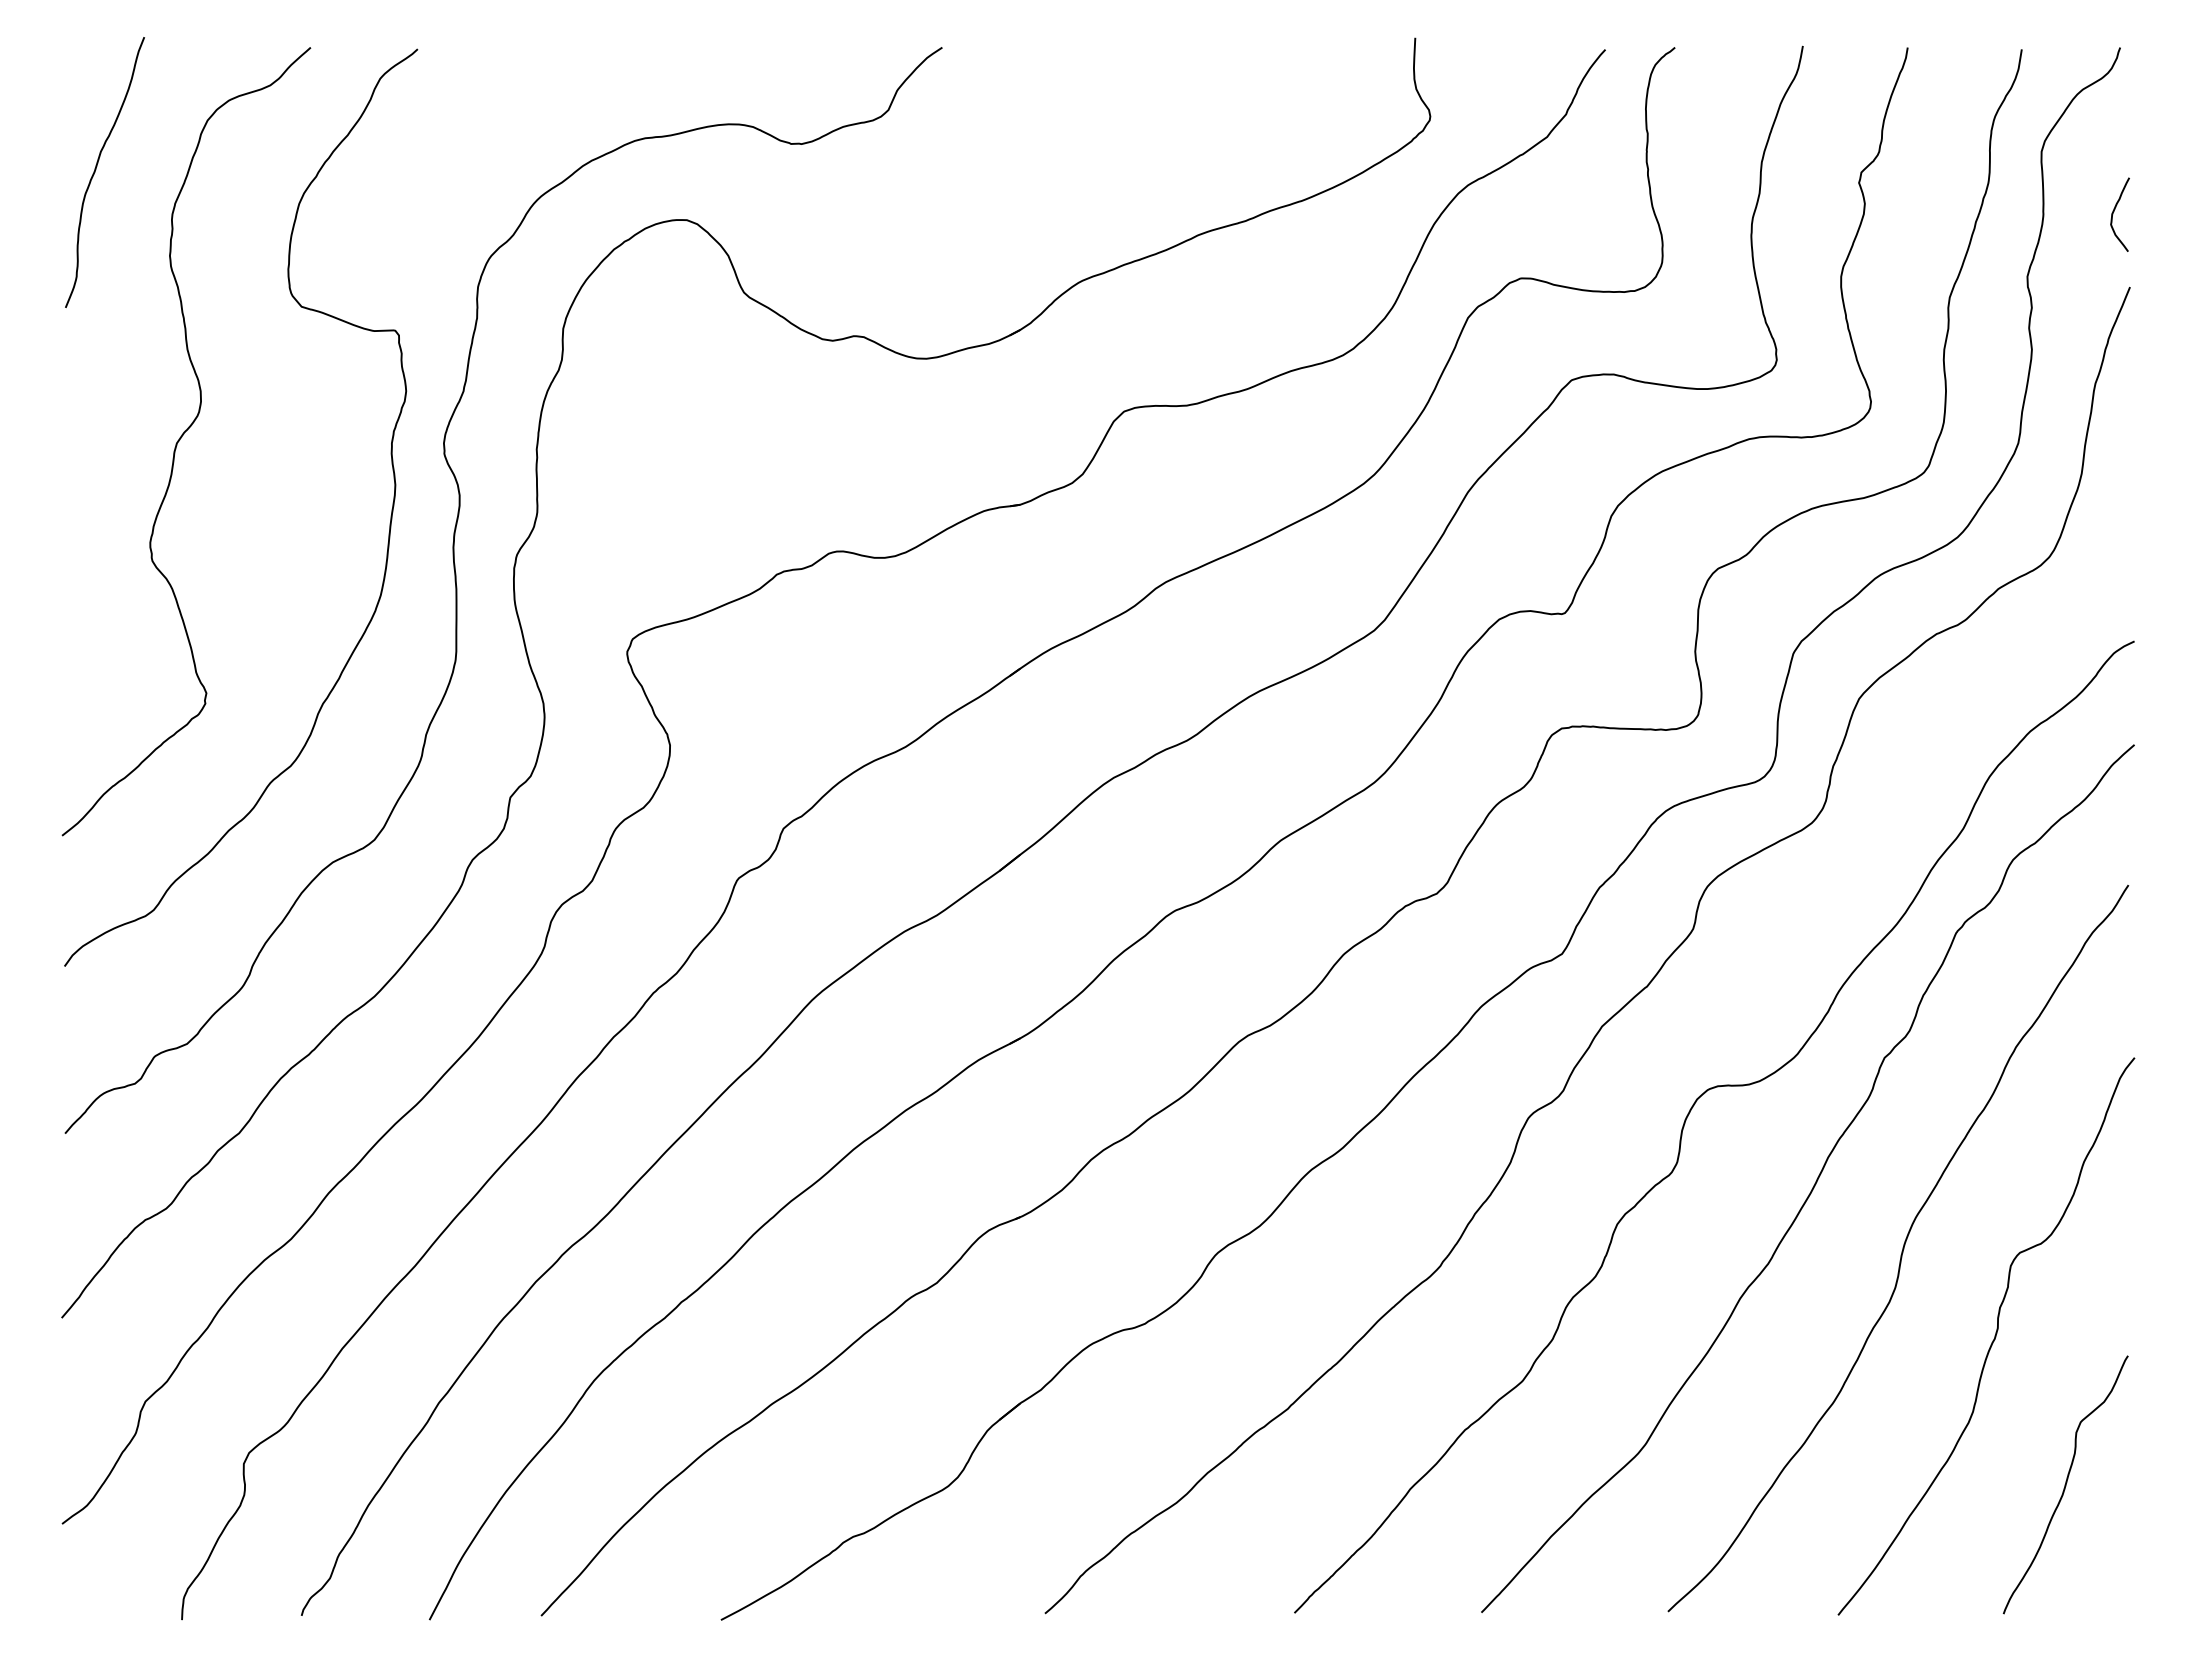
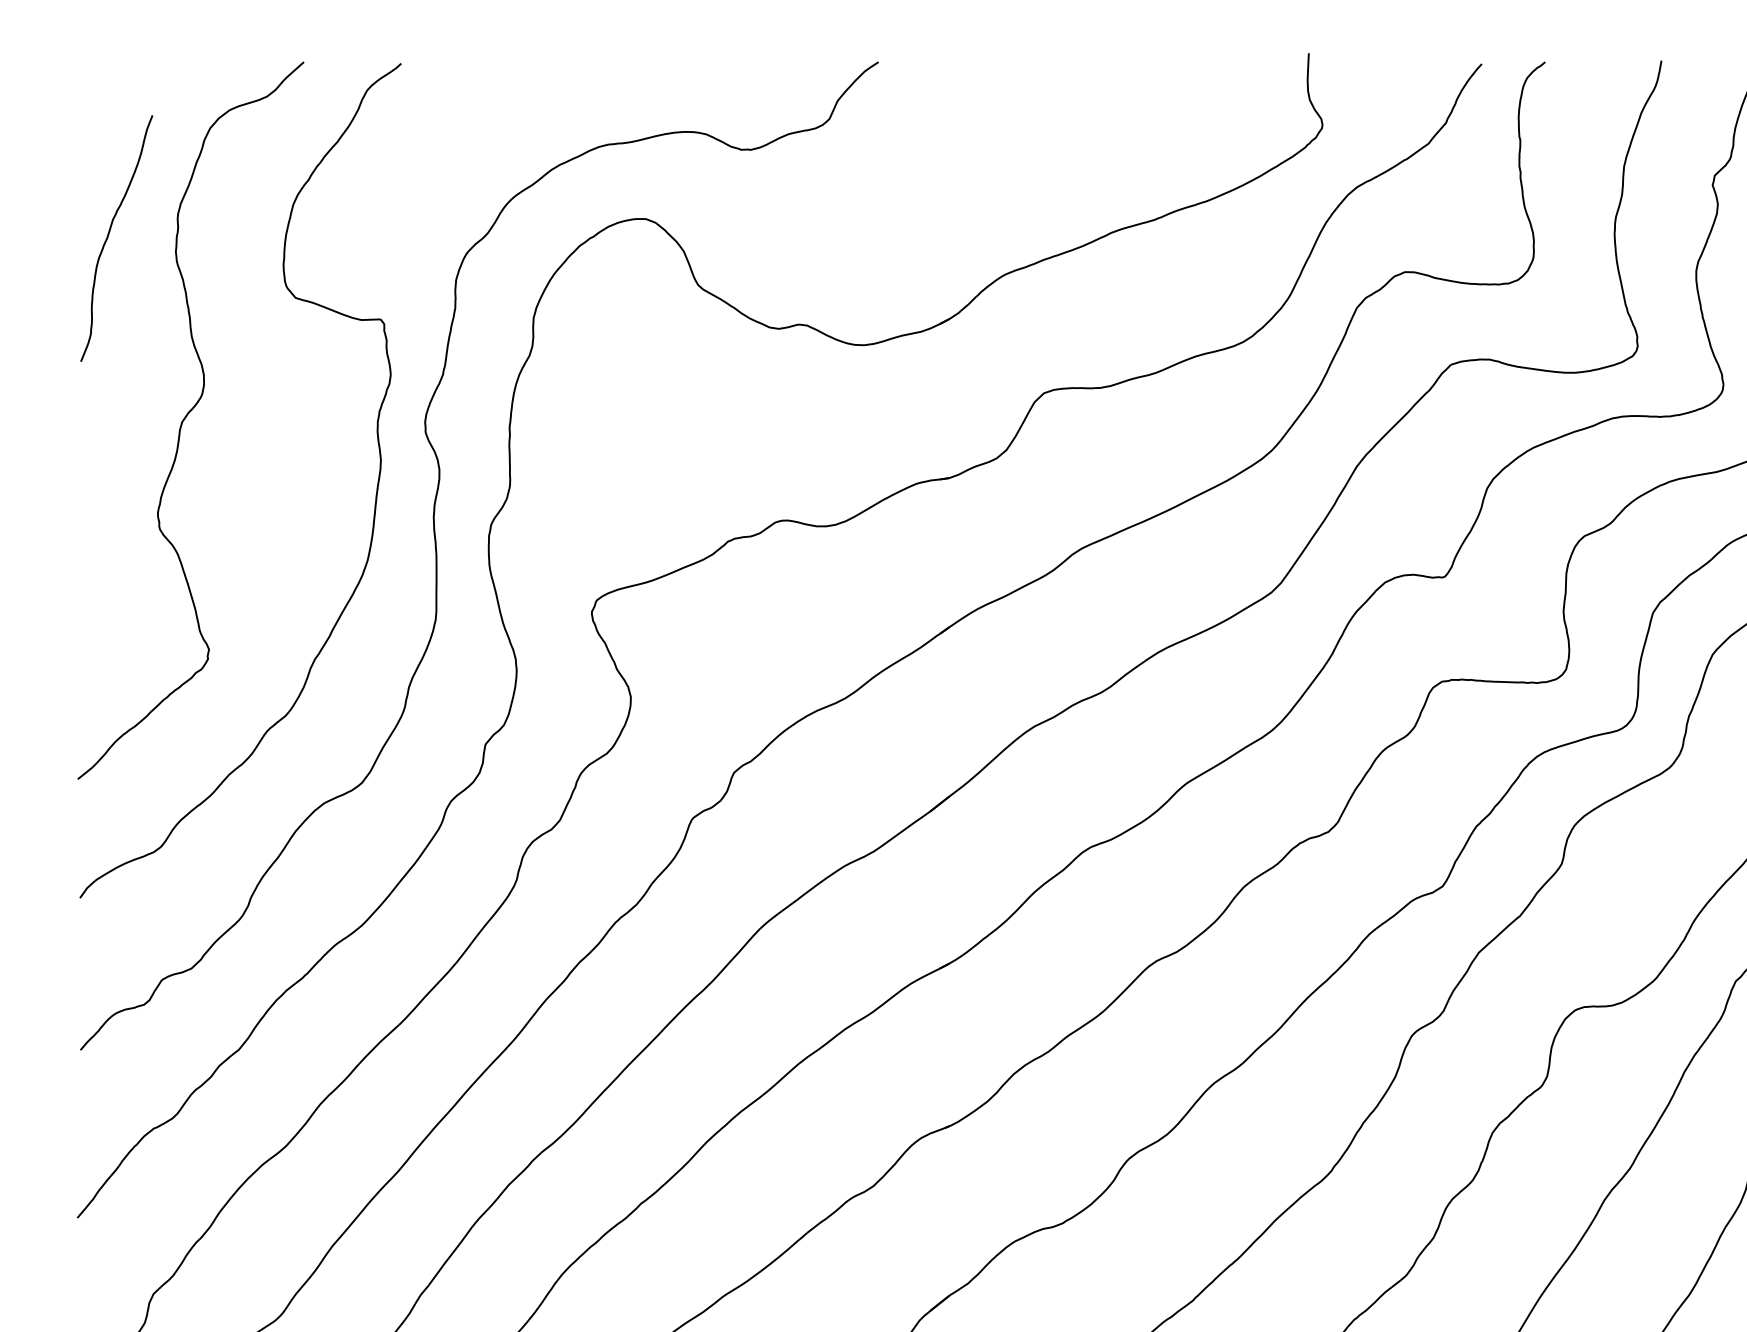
curve: (96, 169) -> (109, 235), moved

